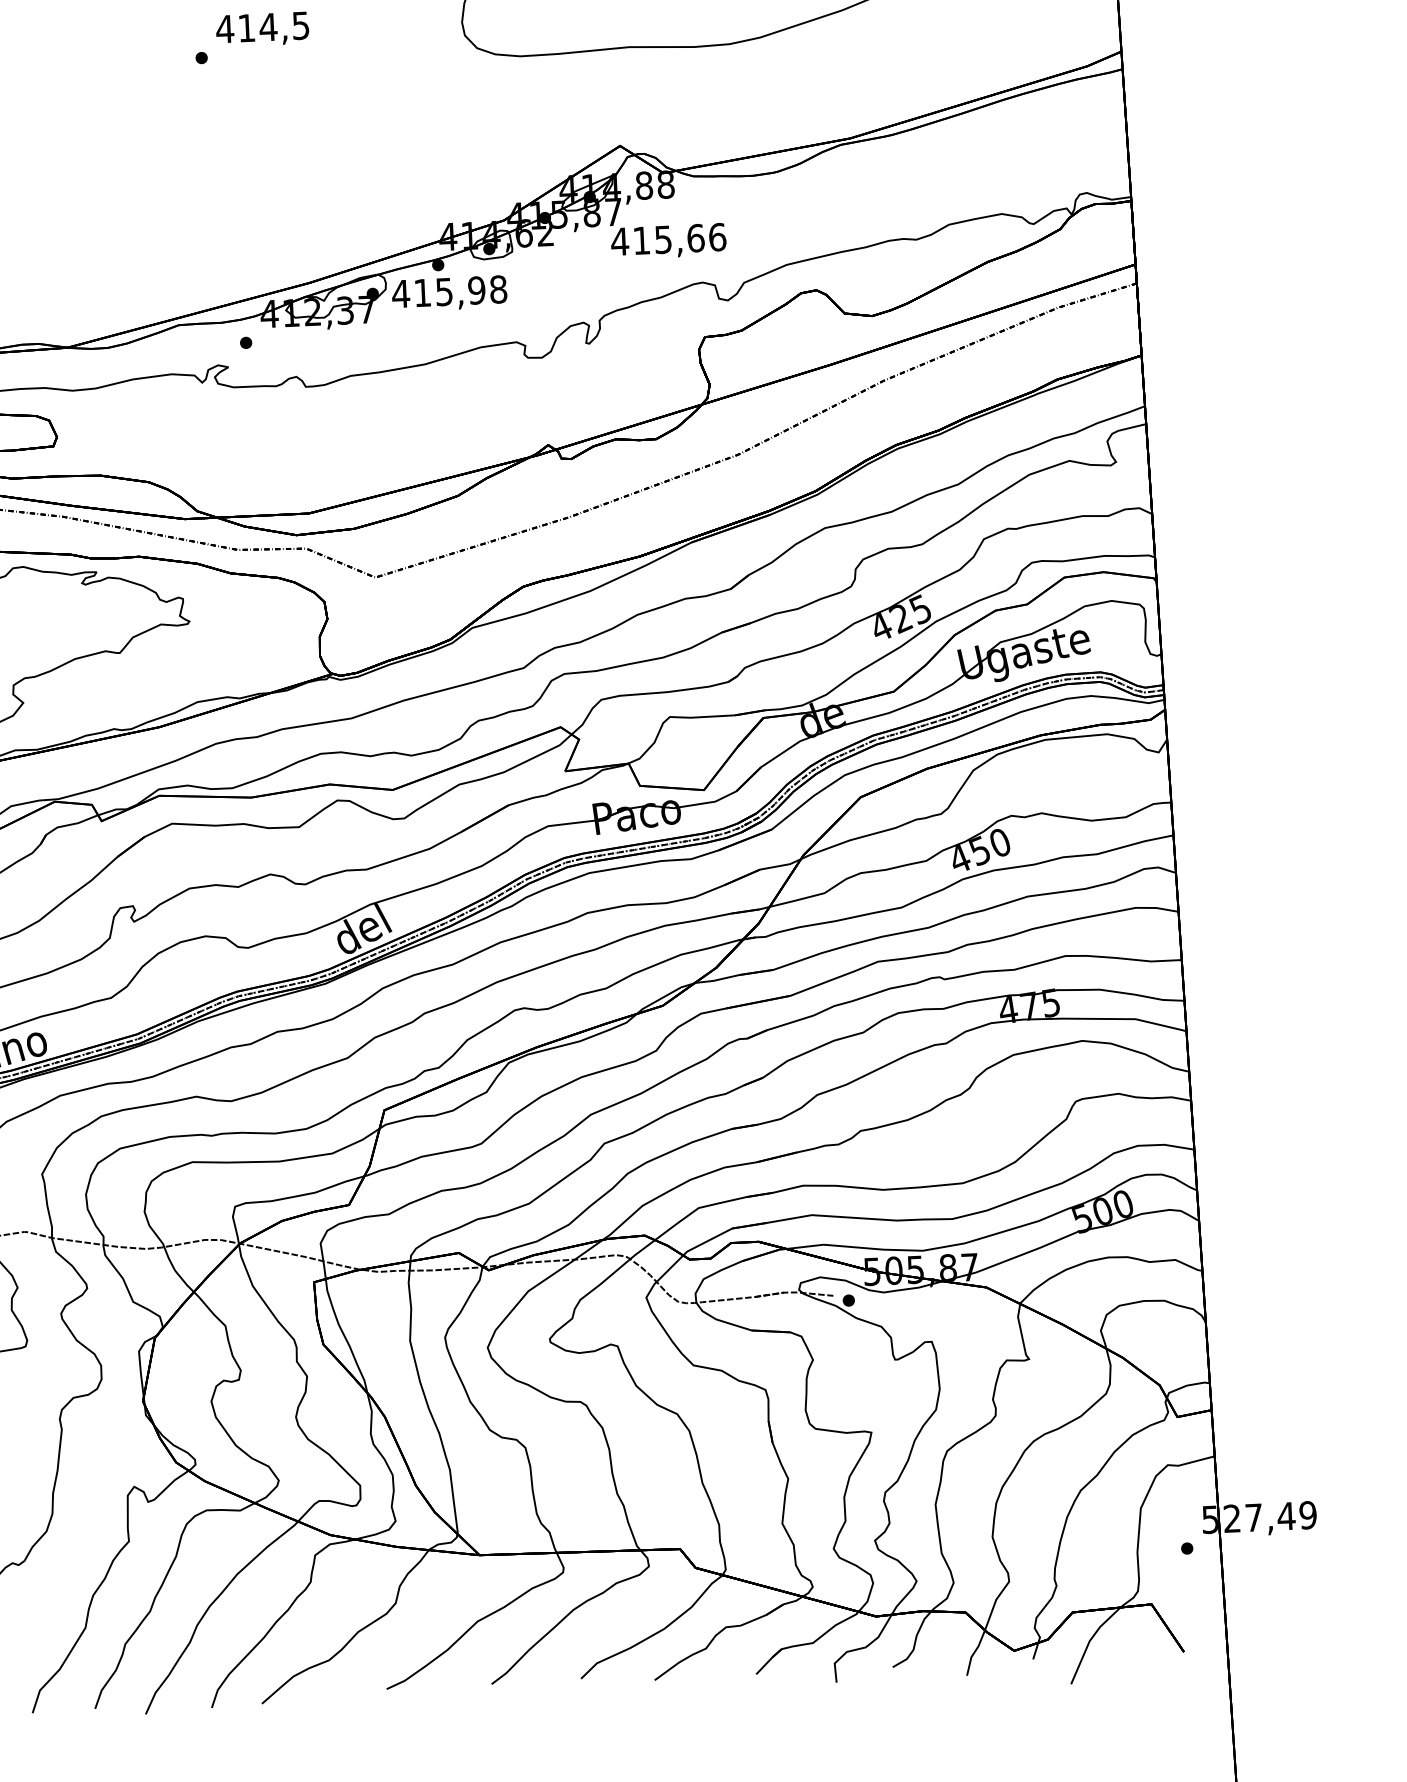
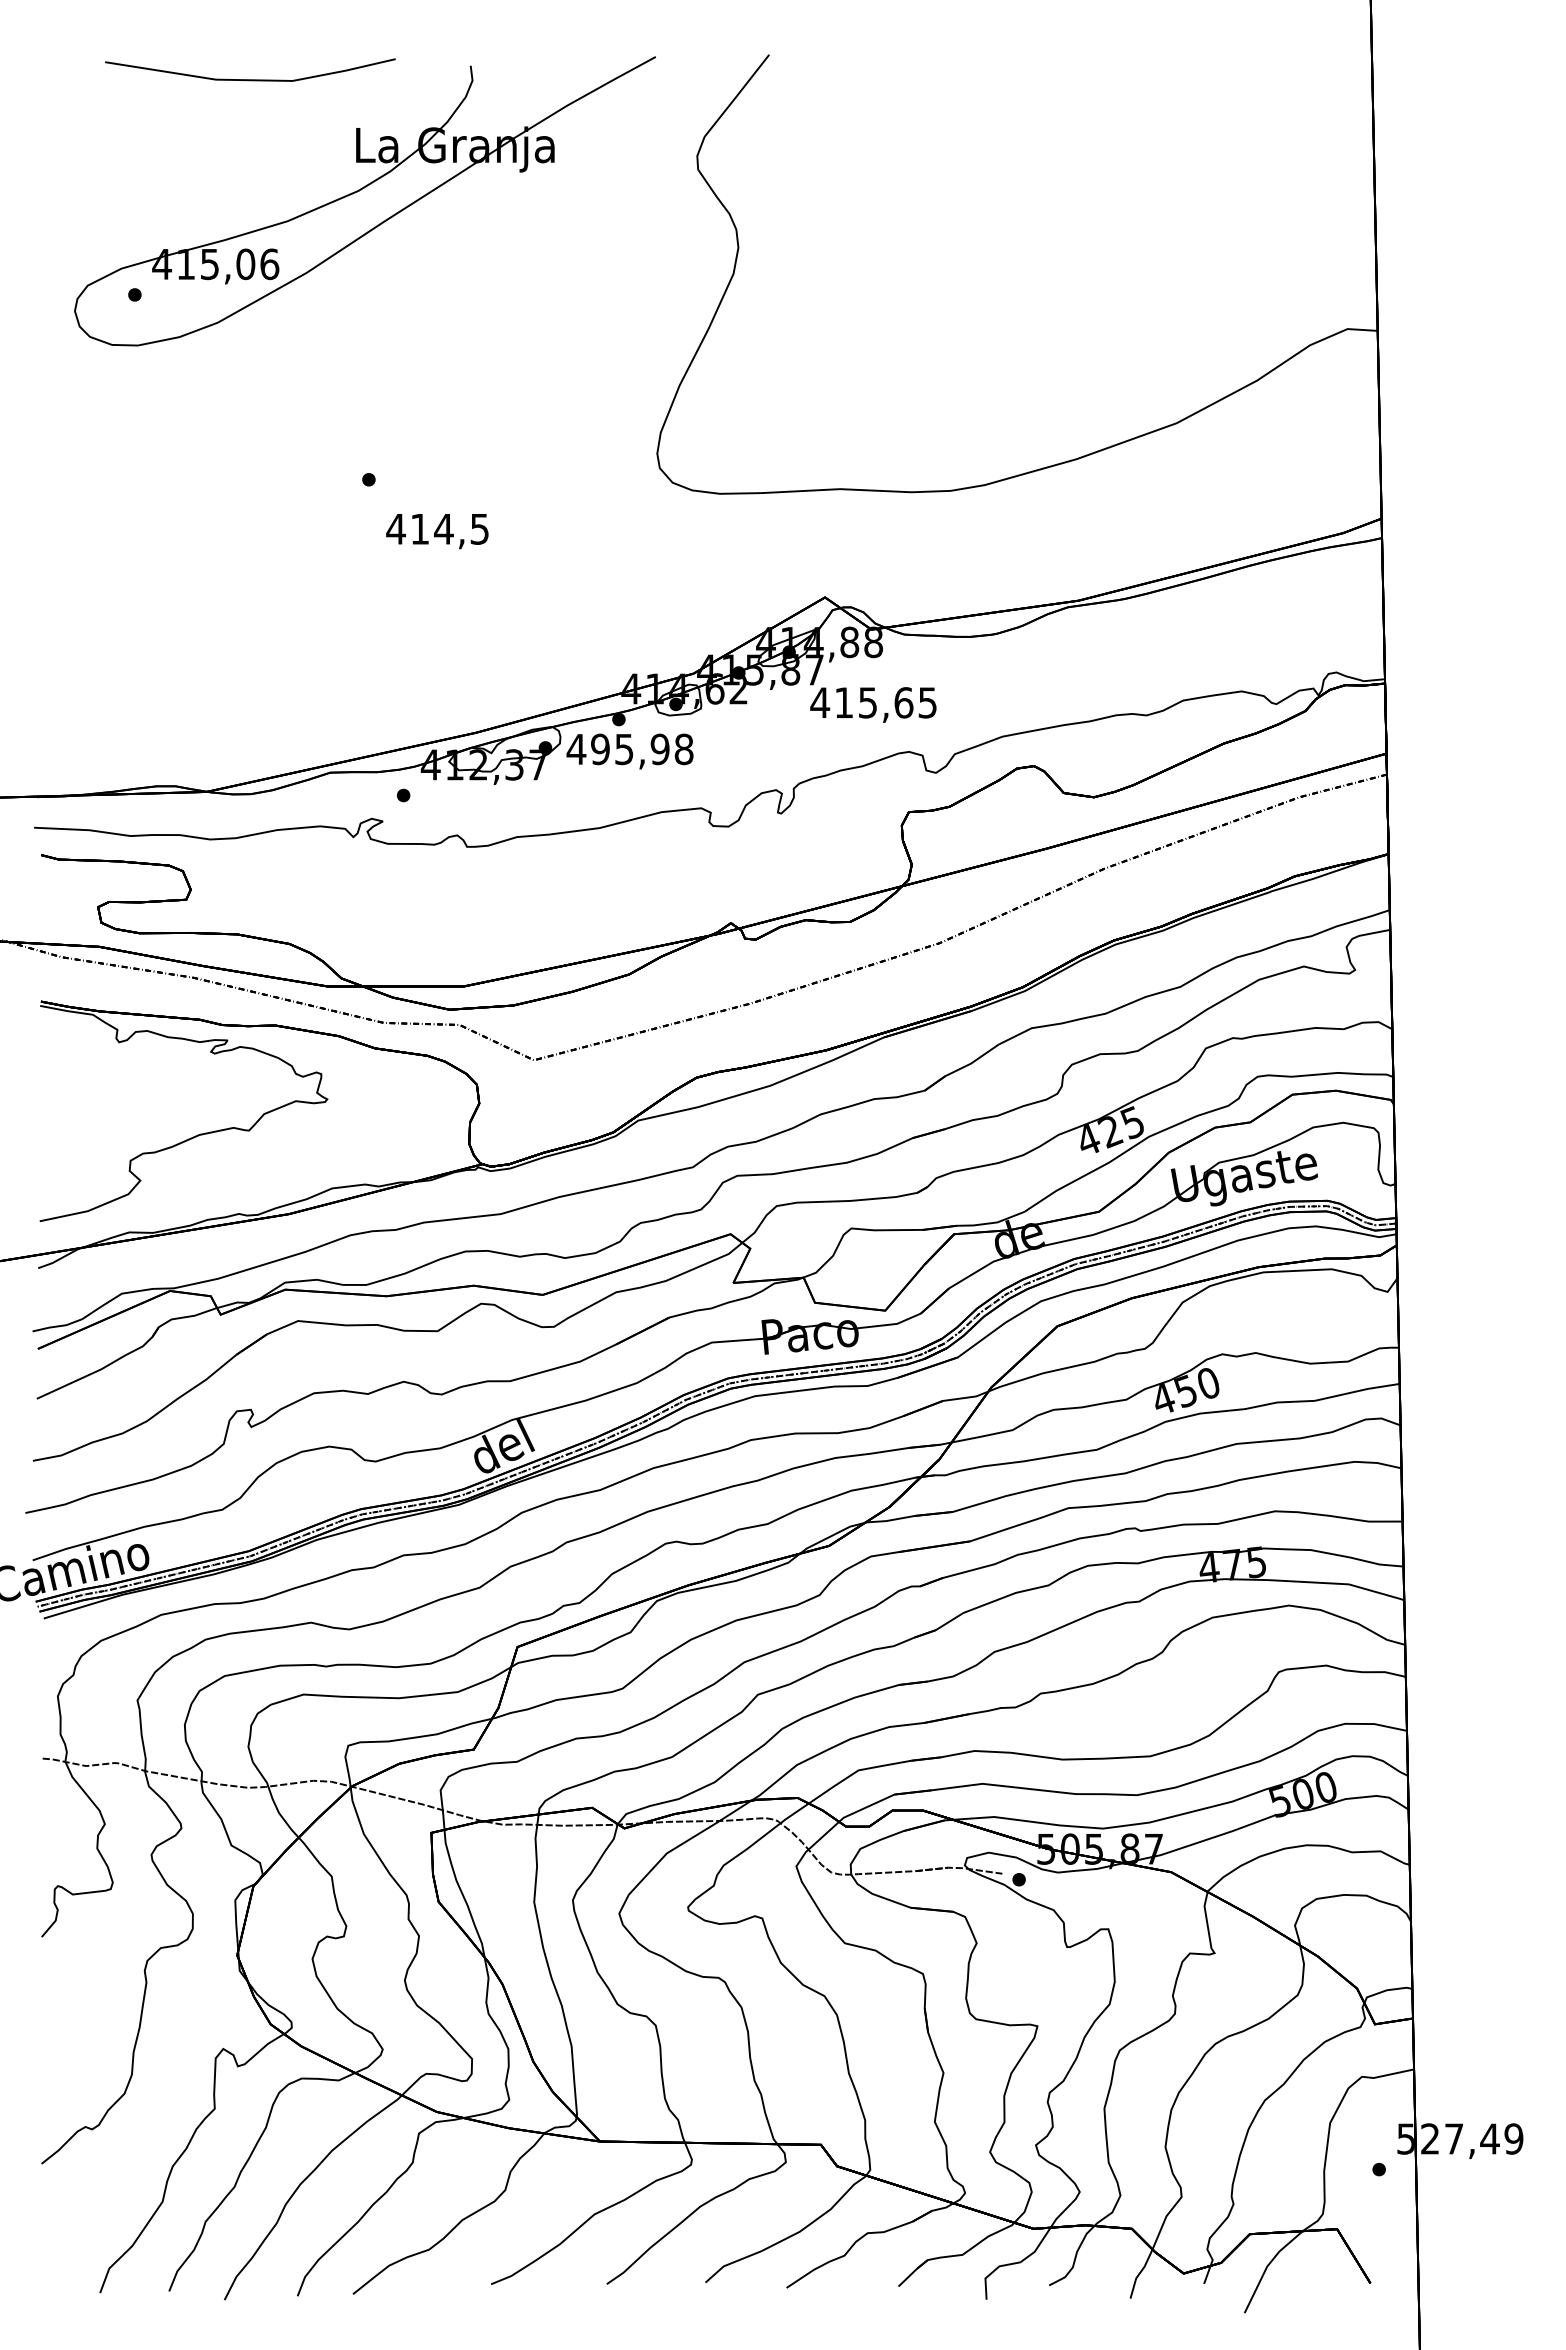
text: (262, 29) -> (437, 531), moved
text: (717, 237) -> (927, 702), 415,66 -> 415,65
text: (422, 293) -> (600, 749), 415,98 -> 495,98

